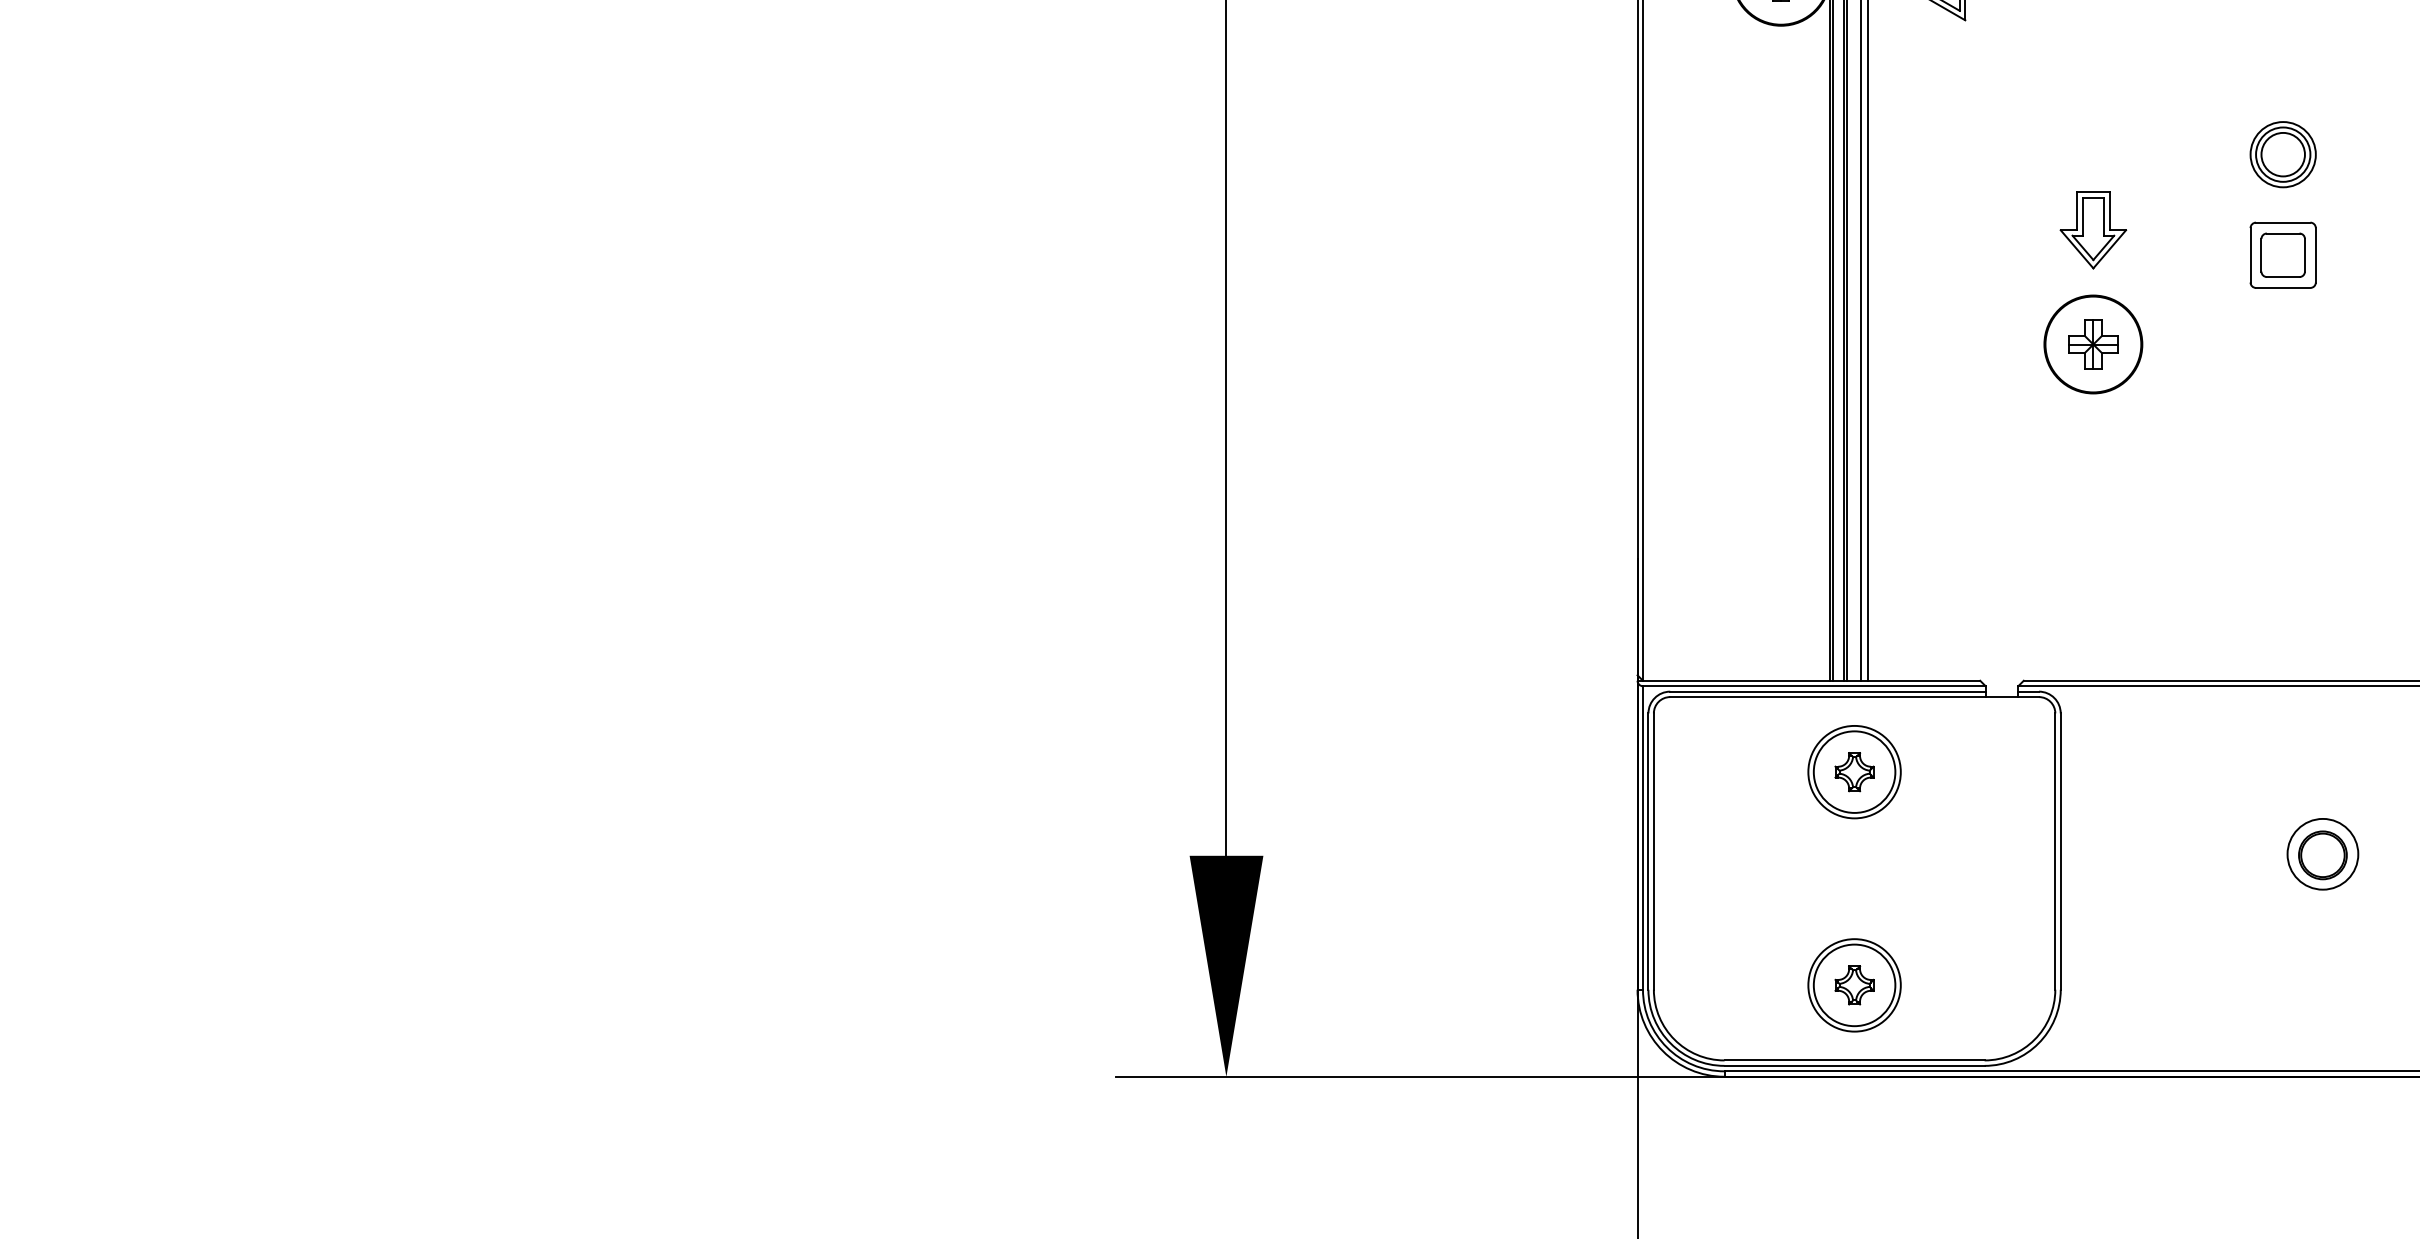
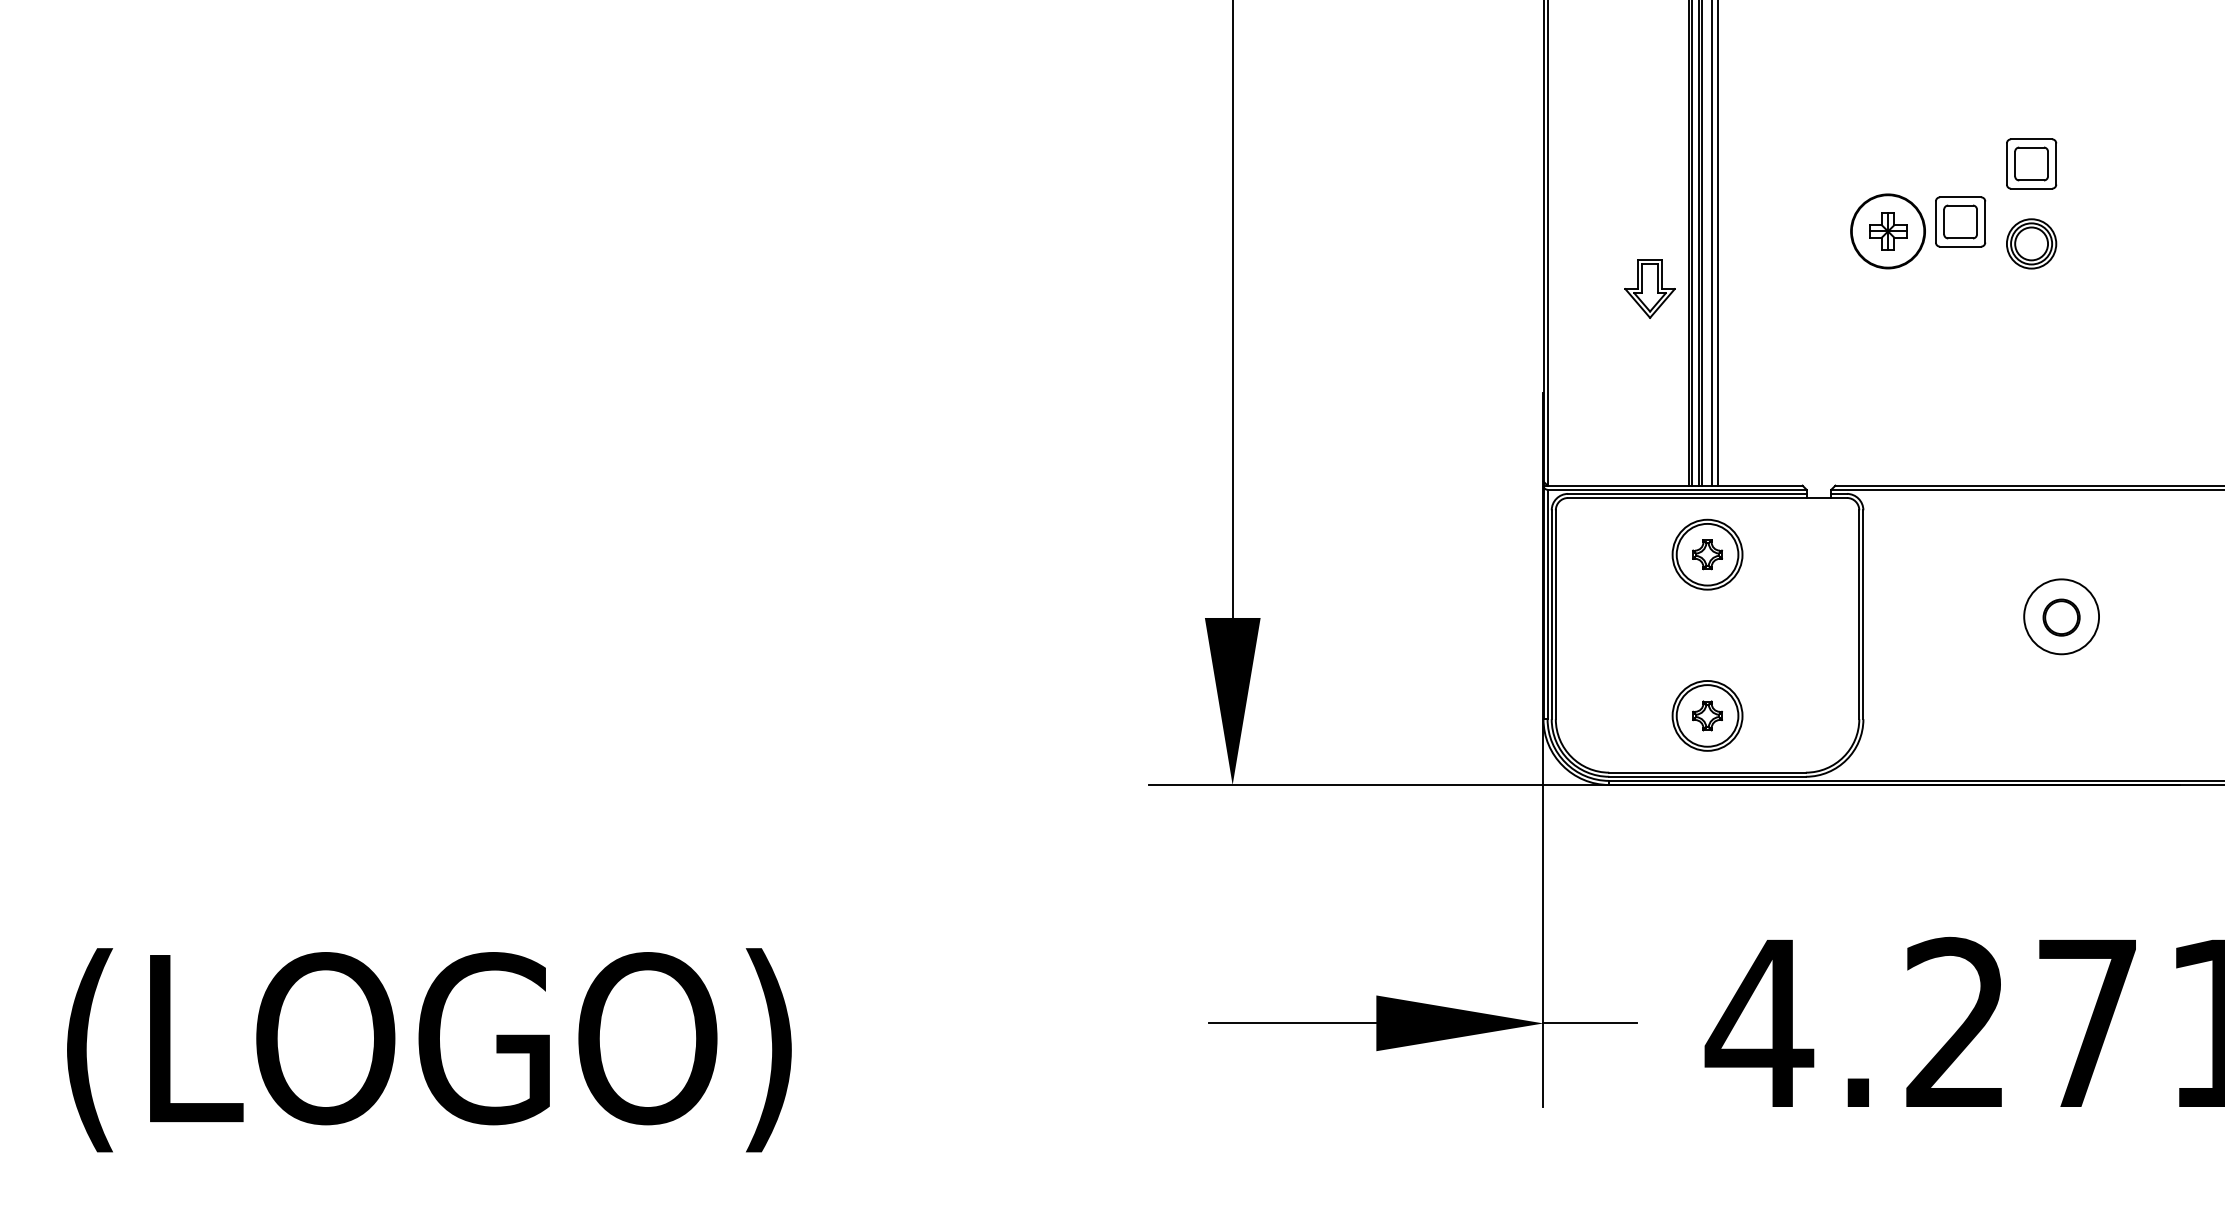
part: (2283, 154) -> (2031, 243), moved
part: (2092, 229) -> (1649, 288), moved
part: (2189, 331) -> (1960, 221), added
circle: (2322, 853) -> (2061, 616), size x1.4

